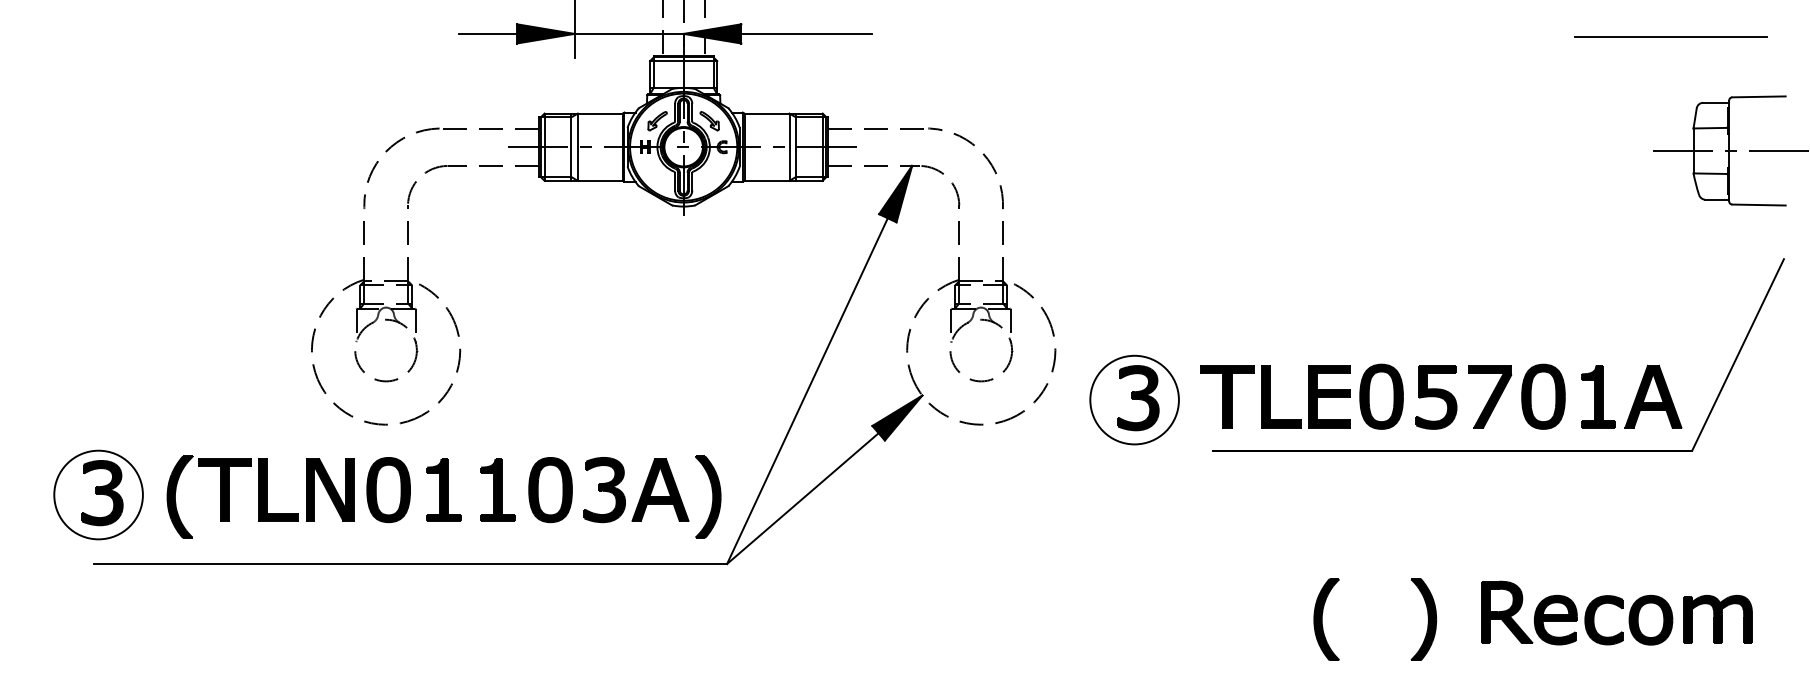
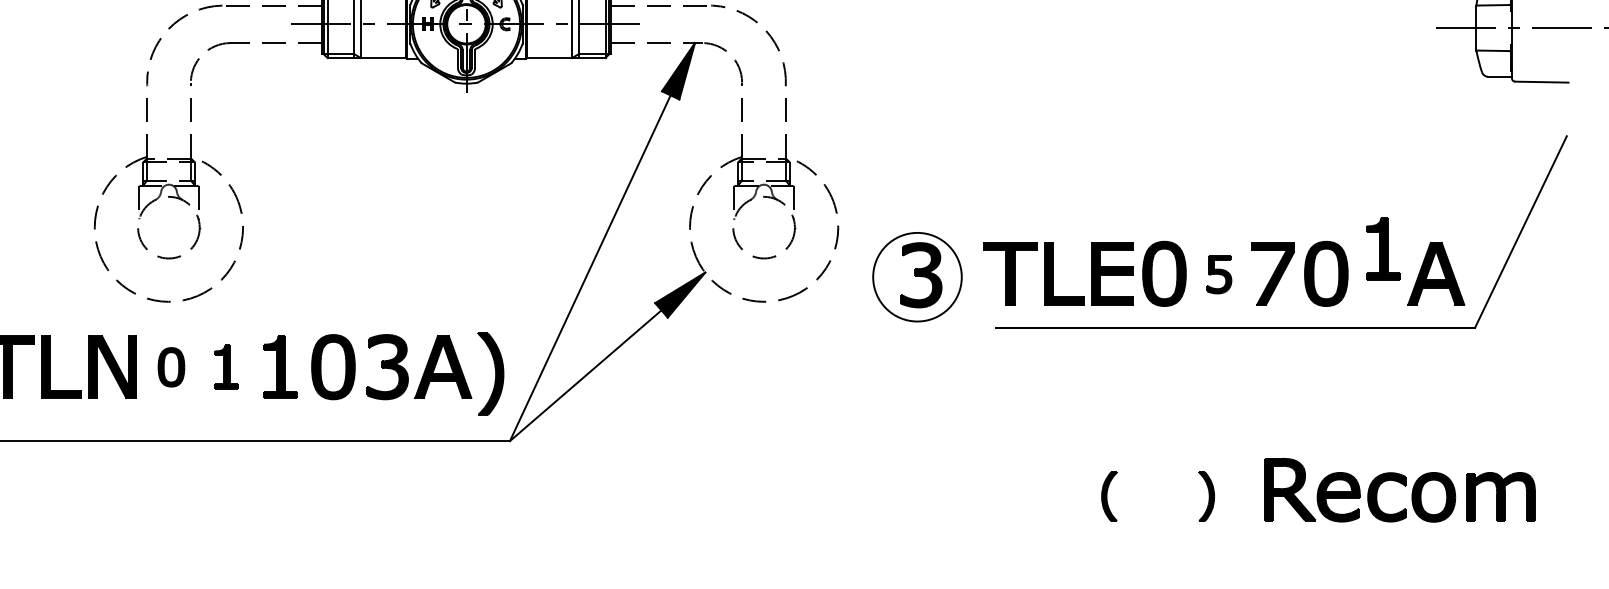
part: (1598, 396) -> (1383, 248), moved
part: (1436, 397) -> (1219, 274), size x0.6
part: (443, 489) -> (226, 366), size x0.7
part: (388, 490) -> (171, 367), size x0.6
part: (1326, 619) -> (1109, 496), size x0.6
part: (1423, 619) -> (1206, 496), size x0.6

